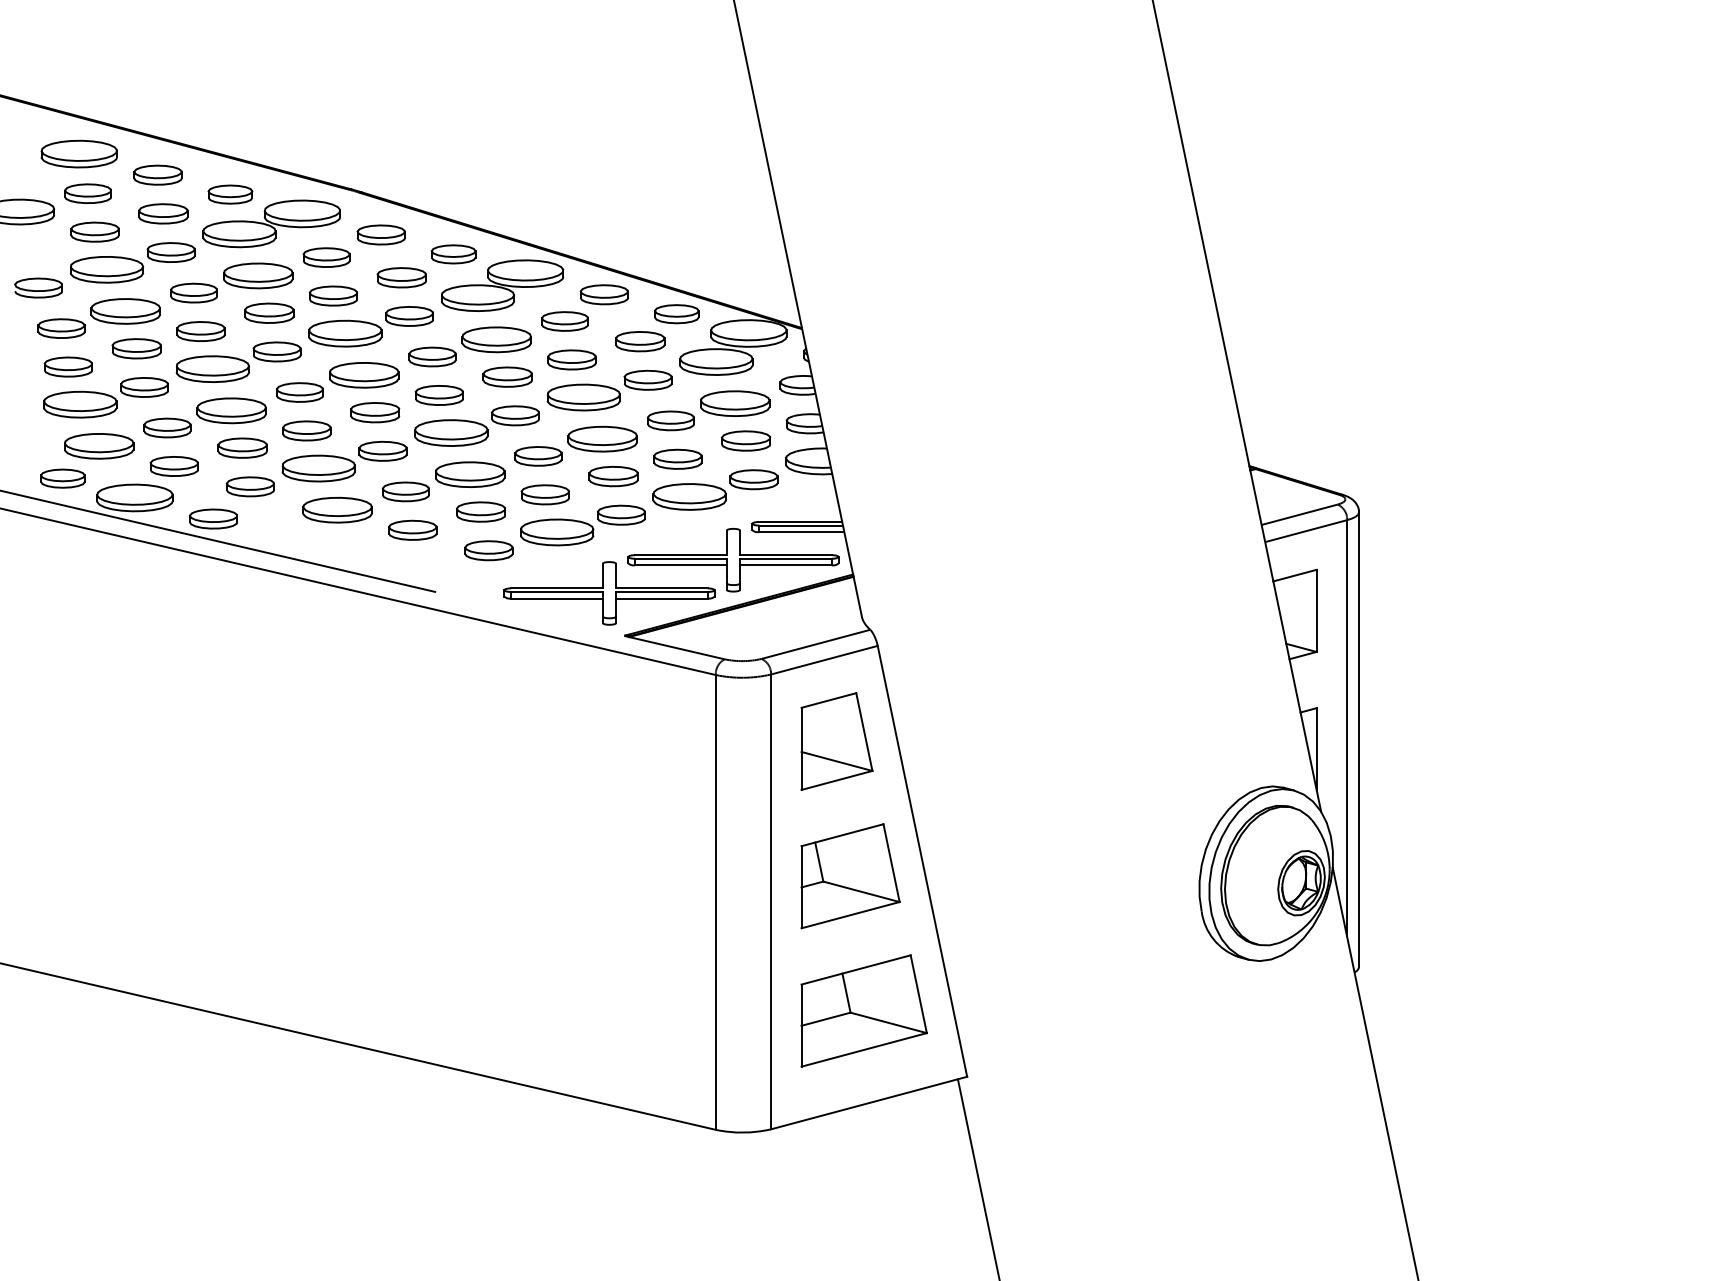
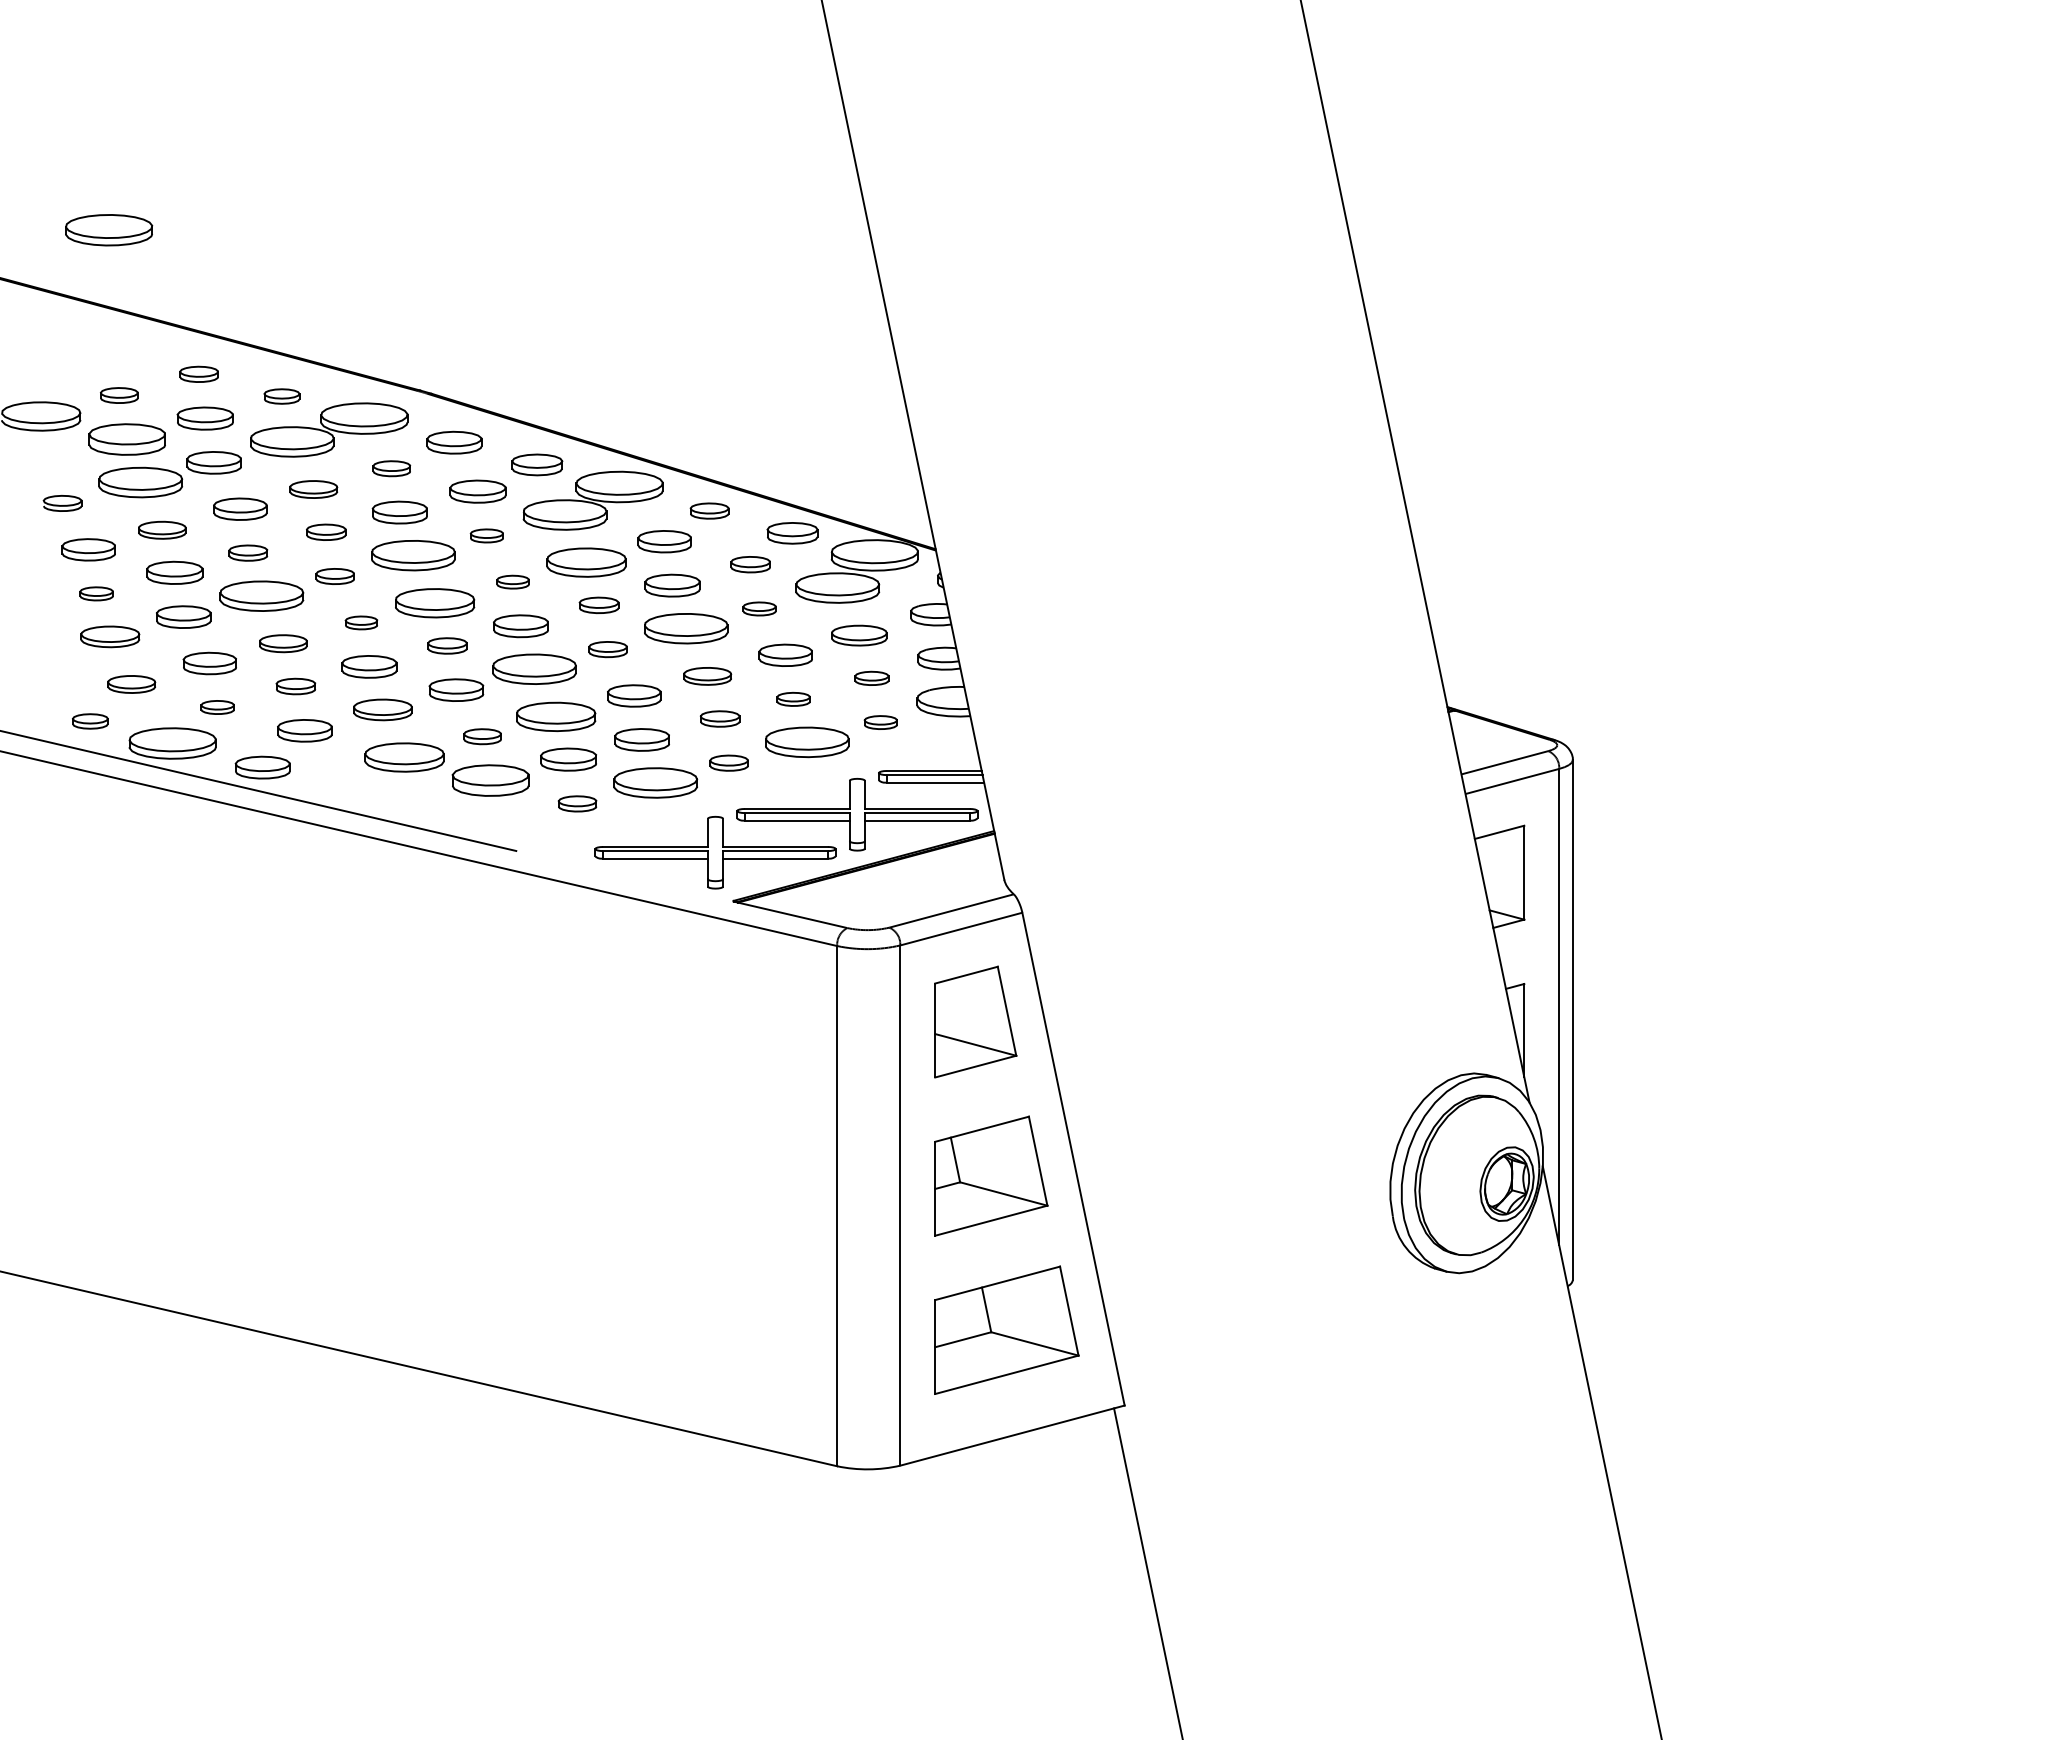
part: (79, 154) -> (109, 230), moved
part: (157, 175) -> (198, 374), size x0.7
part: (88, 193) -> (119, 395), size x0.7
part: (230, 194) -> (281, 396), size x0.7
part: (94, 232) -> (126, 439), size x1.4
part: (326, 257) -> (391, 468), size x0.7
part: (257, 275) -> (313, 489), size x0.6
part: (38, 288) -> (62, 503), size x0.7
part: (604, 294) -> (709, 510), size x0.7
part: (125, 311) -> (162, 530), size x0.6
part: (268, 313) -> (325, 532), size x0.7
part: (409, 316) -> (486, 535), size x0.6
part: (201, 330) -> (248, 552), size x0.7
part: (640, 341) -> (750, 564), size x0.7
part: (276, 351) -> (334, 576), size x0.7
part: (431, 356) -> (512, 581), size x0.6
part: (68, 366) -> (96, 593), size x0.6
part: (507, 377) -> (598, 605), size x0.7
part: (647, 379) -> (759, 608), size x0.6
part: (299, 392) -> (361, 622), size x0.6
part: (735, 403) -> (859, 635), size x0.7
part: (80, 404) -> (110, 636), size x0.7
part: (231, 410) -> (283, 643), size x0.6
part: (375, 412) -> (447, 645), size x0.7
part: (515, 415) -> (607, 649), size x0.7
part: (602, 439) -> (707, 676), size x0.6
part: (745, 441) -> (871, 678), size x0.6
part: (98, 446) -> (131, 684), size x0.6
part: (242, 448) -> (295, 686), size x0.7
part: (677, 459) -> (793, 699), size x0.6
part: (174, 466) -> (217, 707), size x0.6
part: (318, 468) -> (382, 709), size x0.7
part: (612, 476) -> (719, 718), size x0.7
part: (63, 478) -> (90, 721), size x0.7
part: (753, 479) -> (880, 722), size x0.6
part: (405, 491) -> (482, 736), size x0.7
part: (620, 514) -> (728, 762), size x0.7
part: (412, 530) -> (490, 780), size x1.4
part: (488, 550) -> (577, 803), size x0.7

